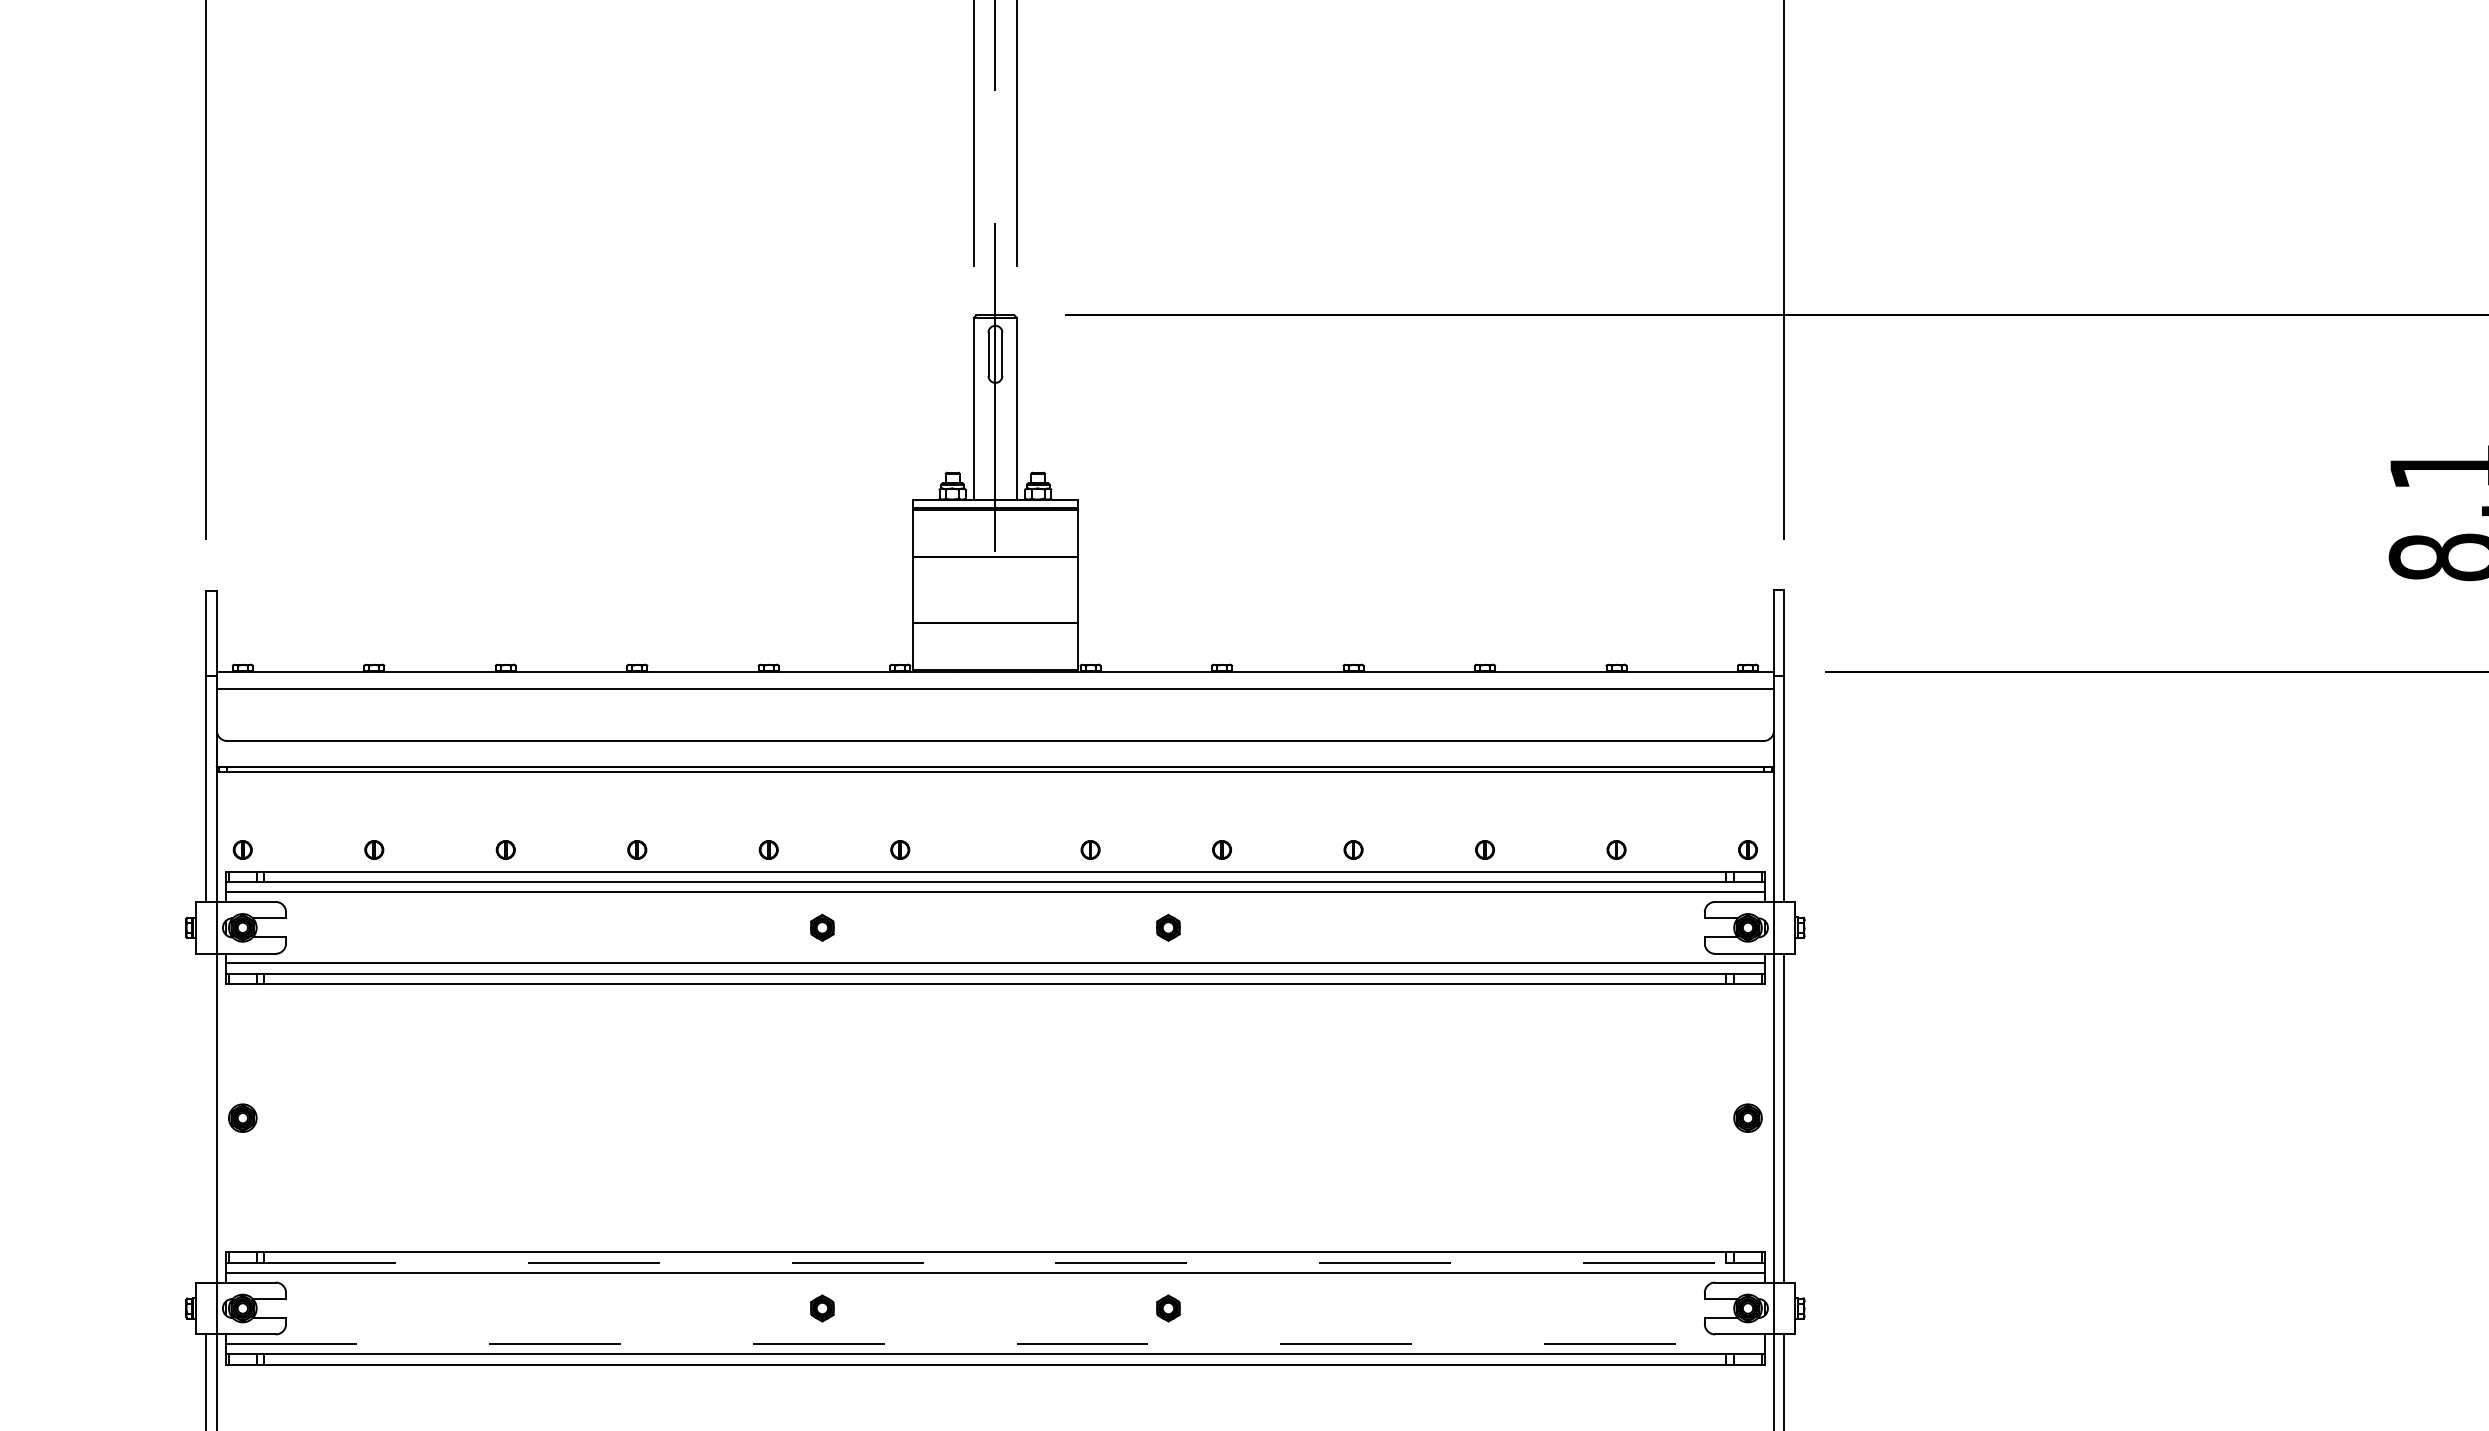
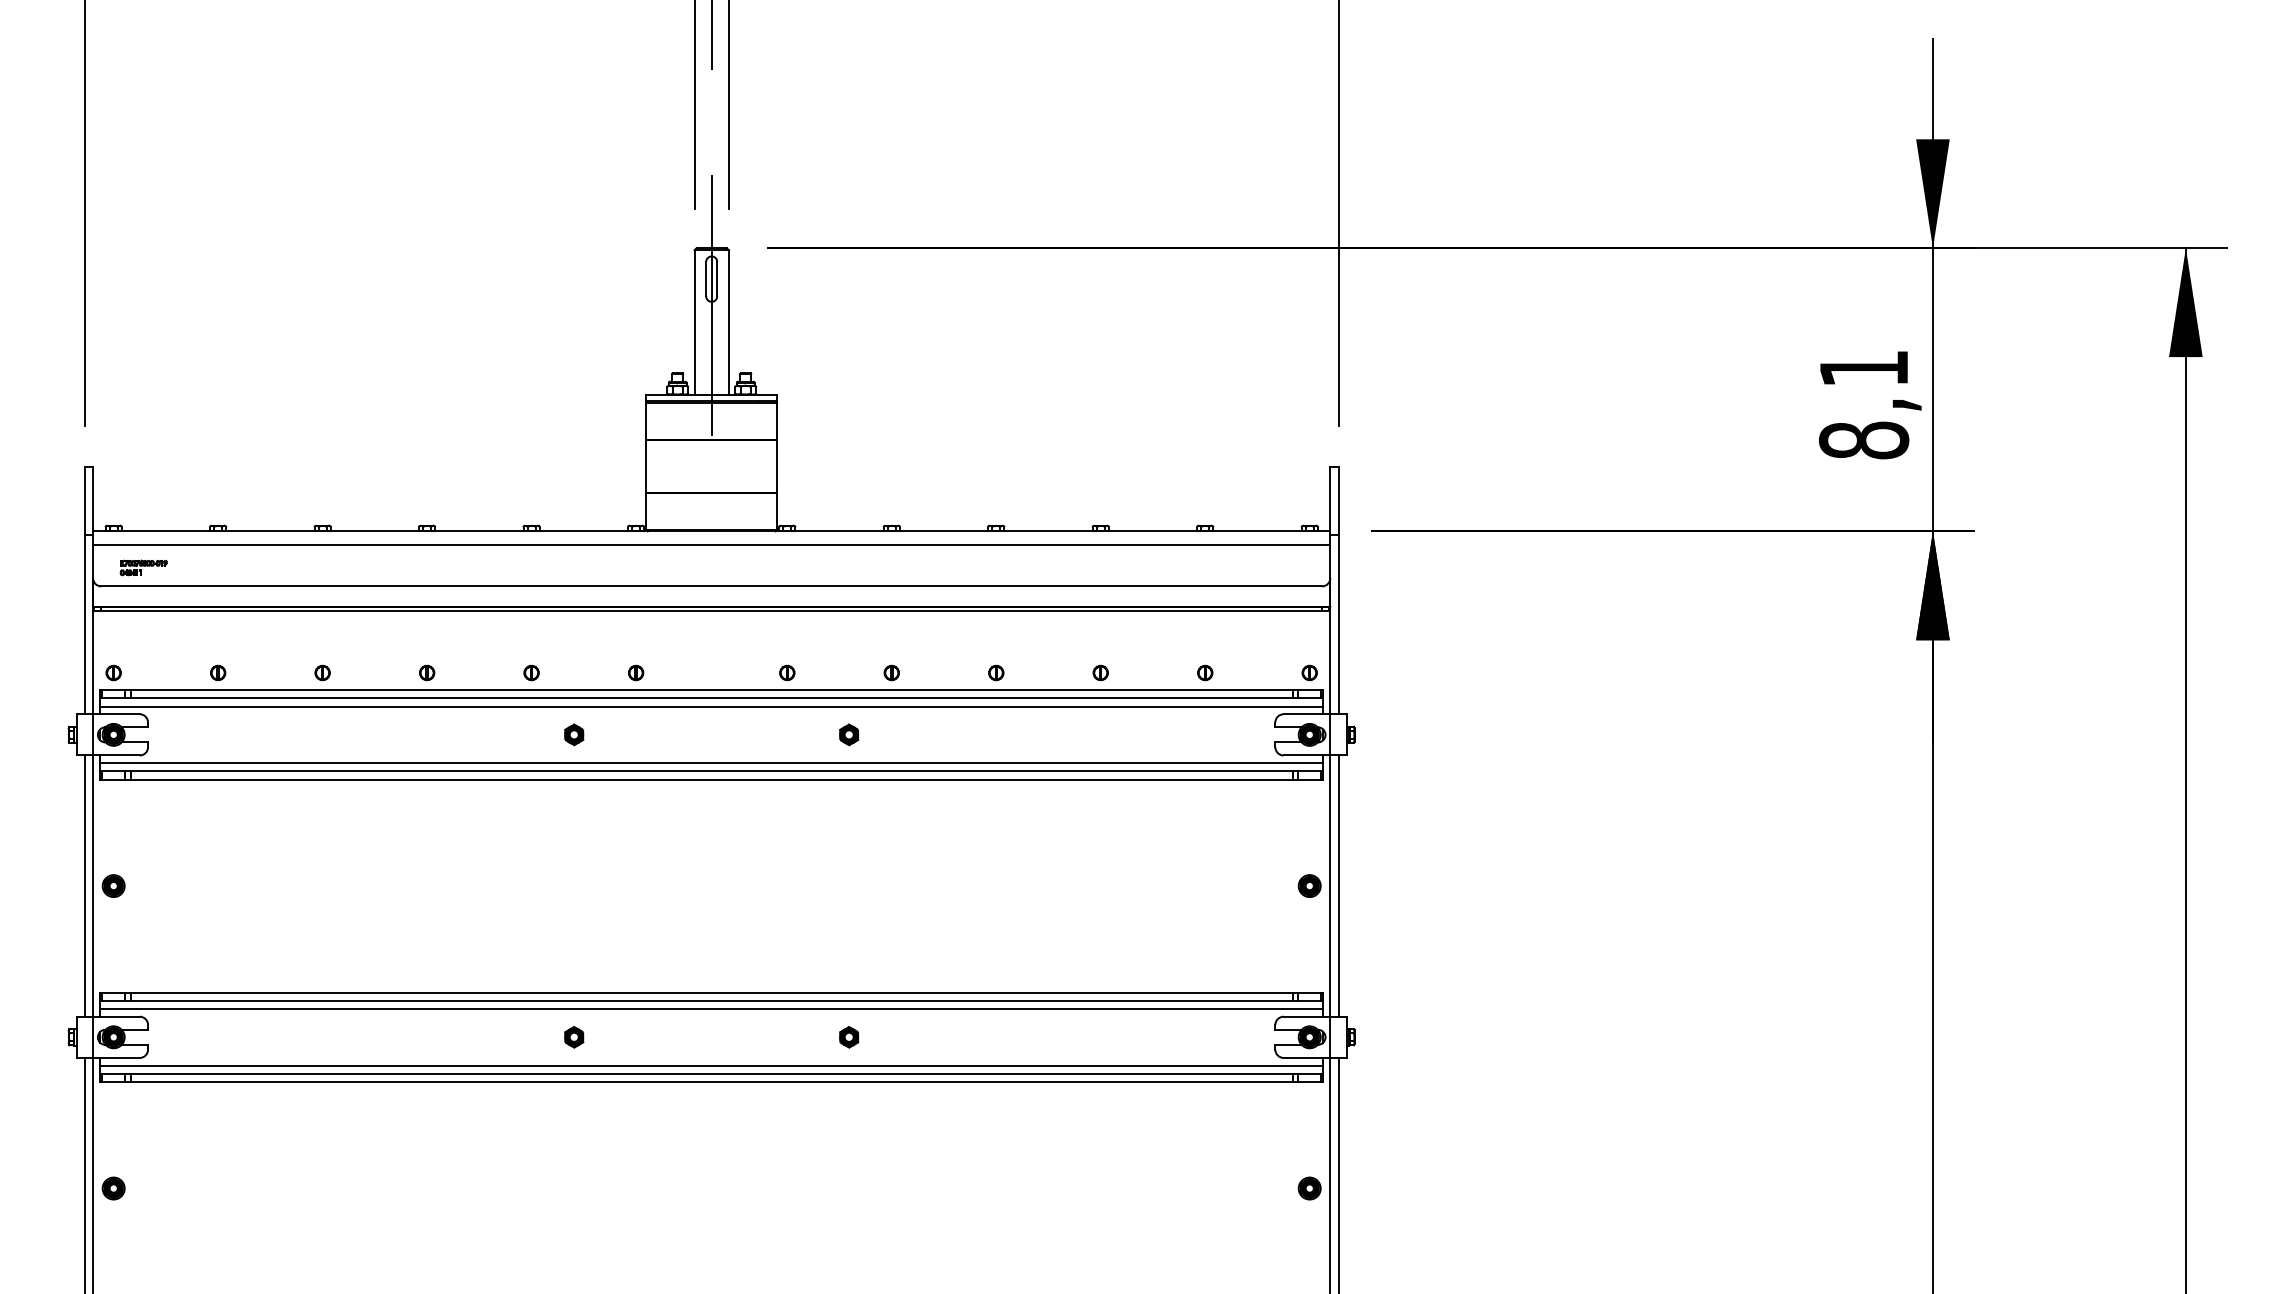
part: (280, 717) -> (143, 567), added
line: (206, 1117) -> (84, 885), added
line: (995, 1262) -> (711, 1000), dashed -> solid
line: (995, 1343) -> (711, 1065), dashed -> solid

